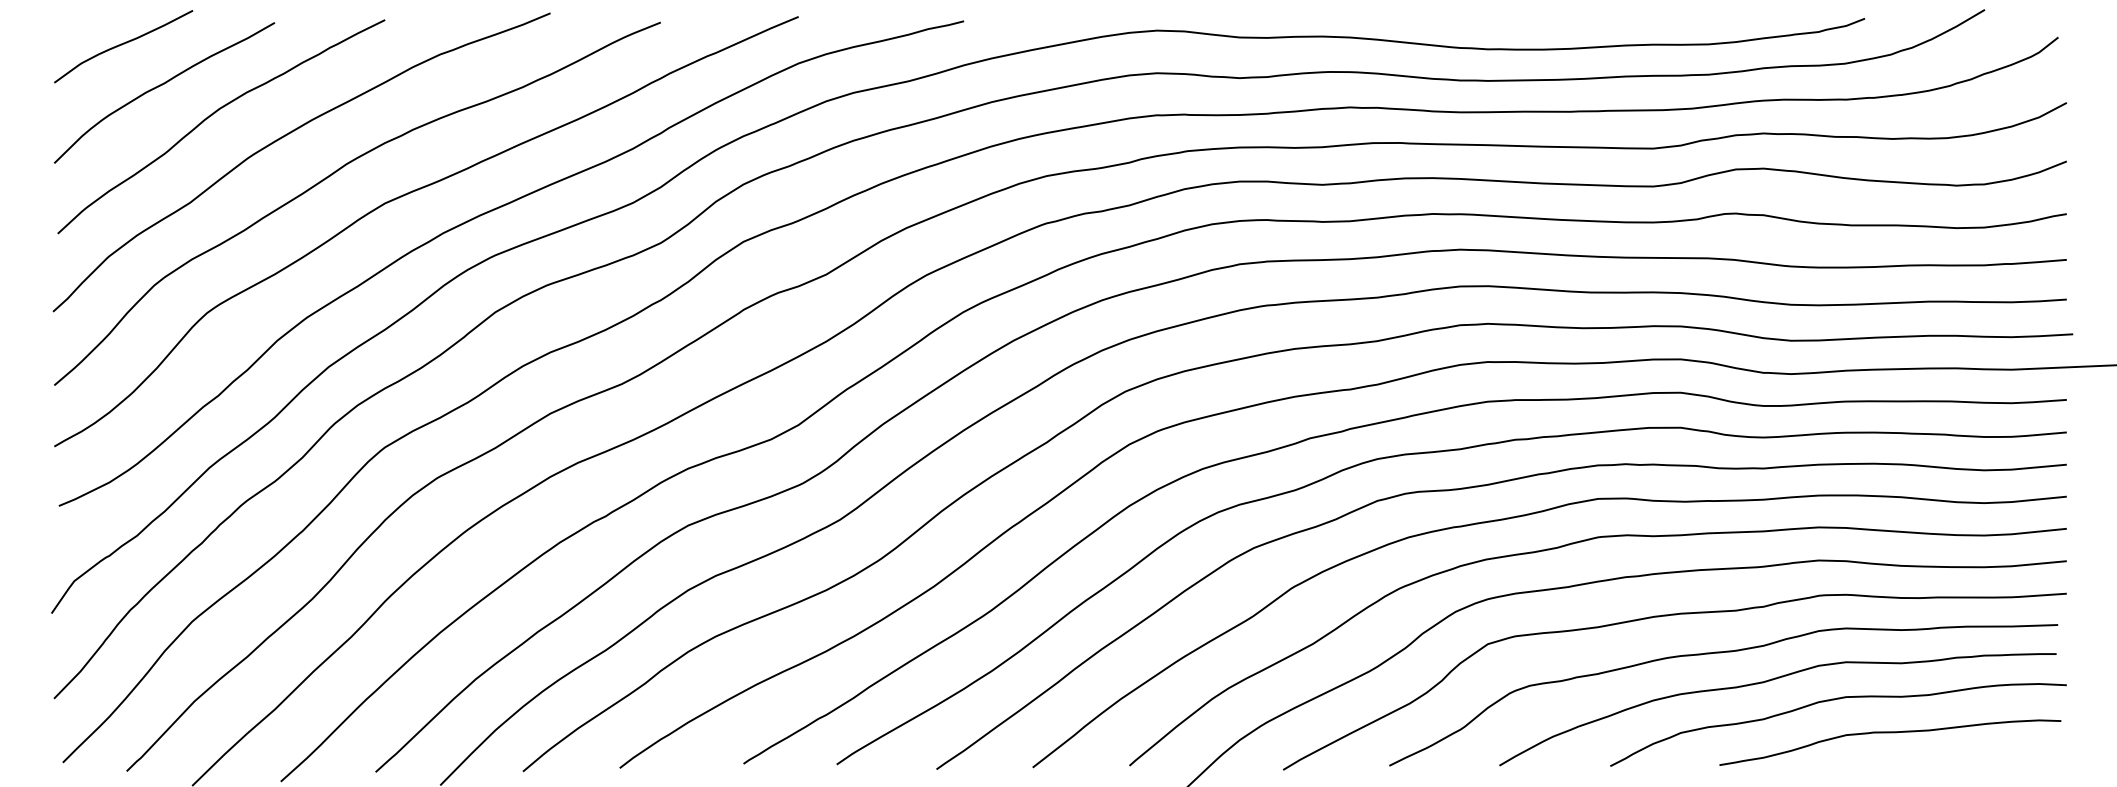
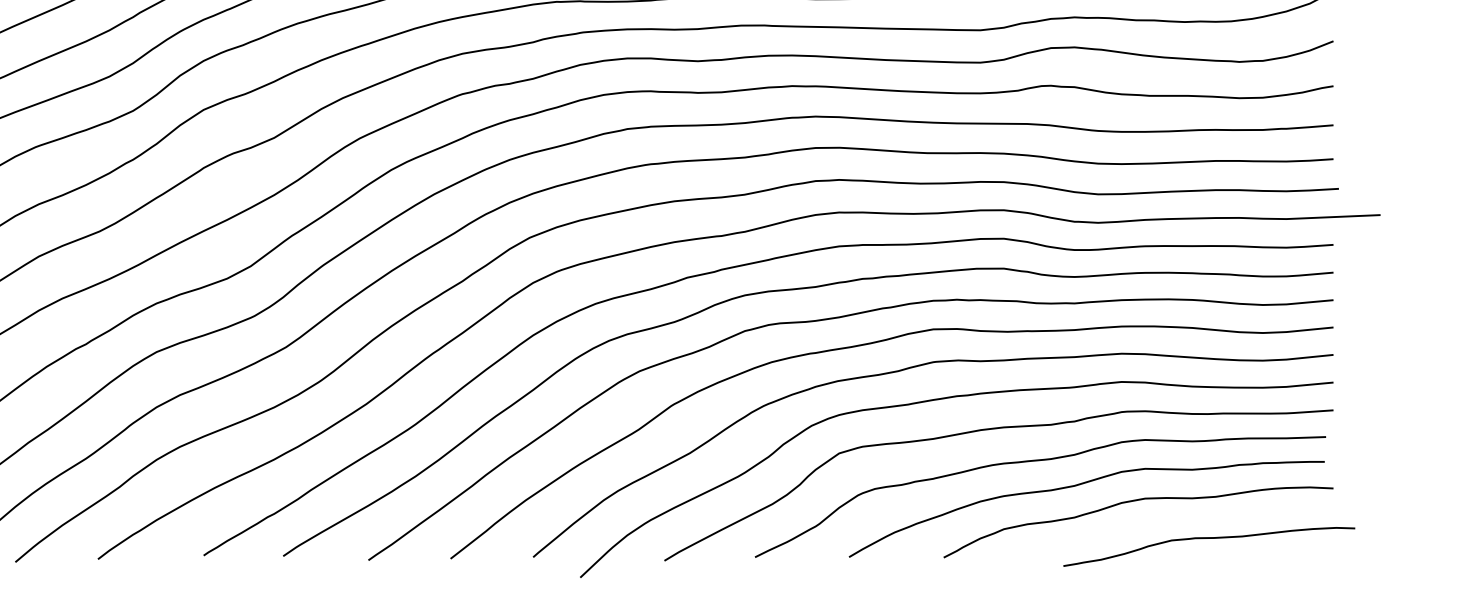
curve: (1890, 733) -> (1209, 539), moved

